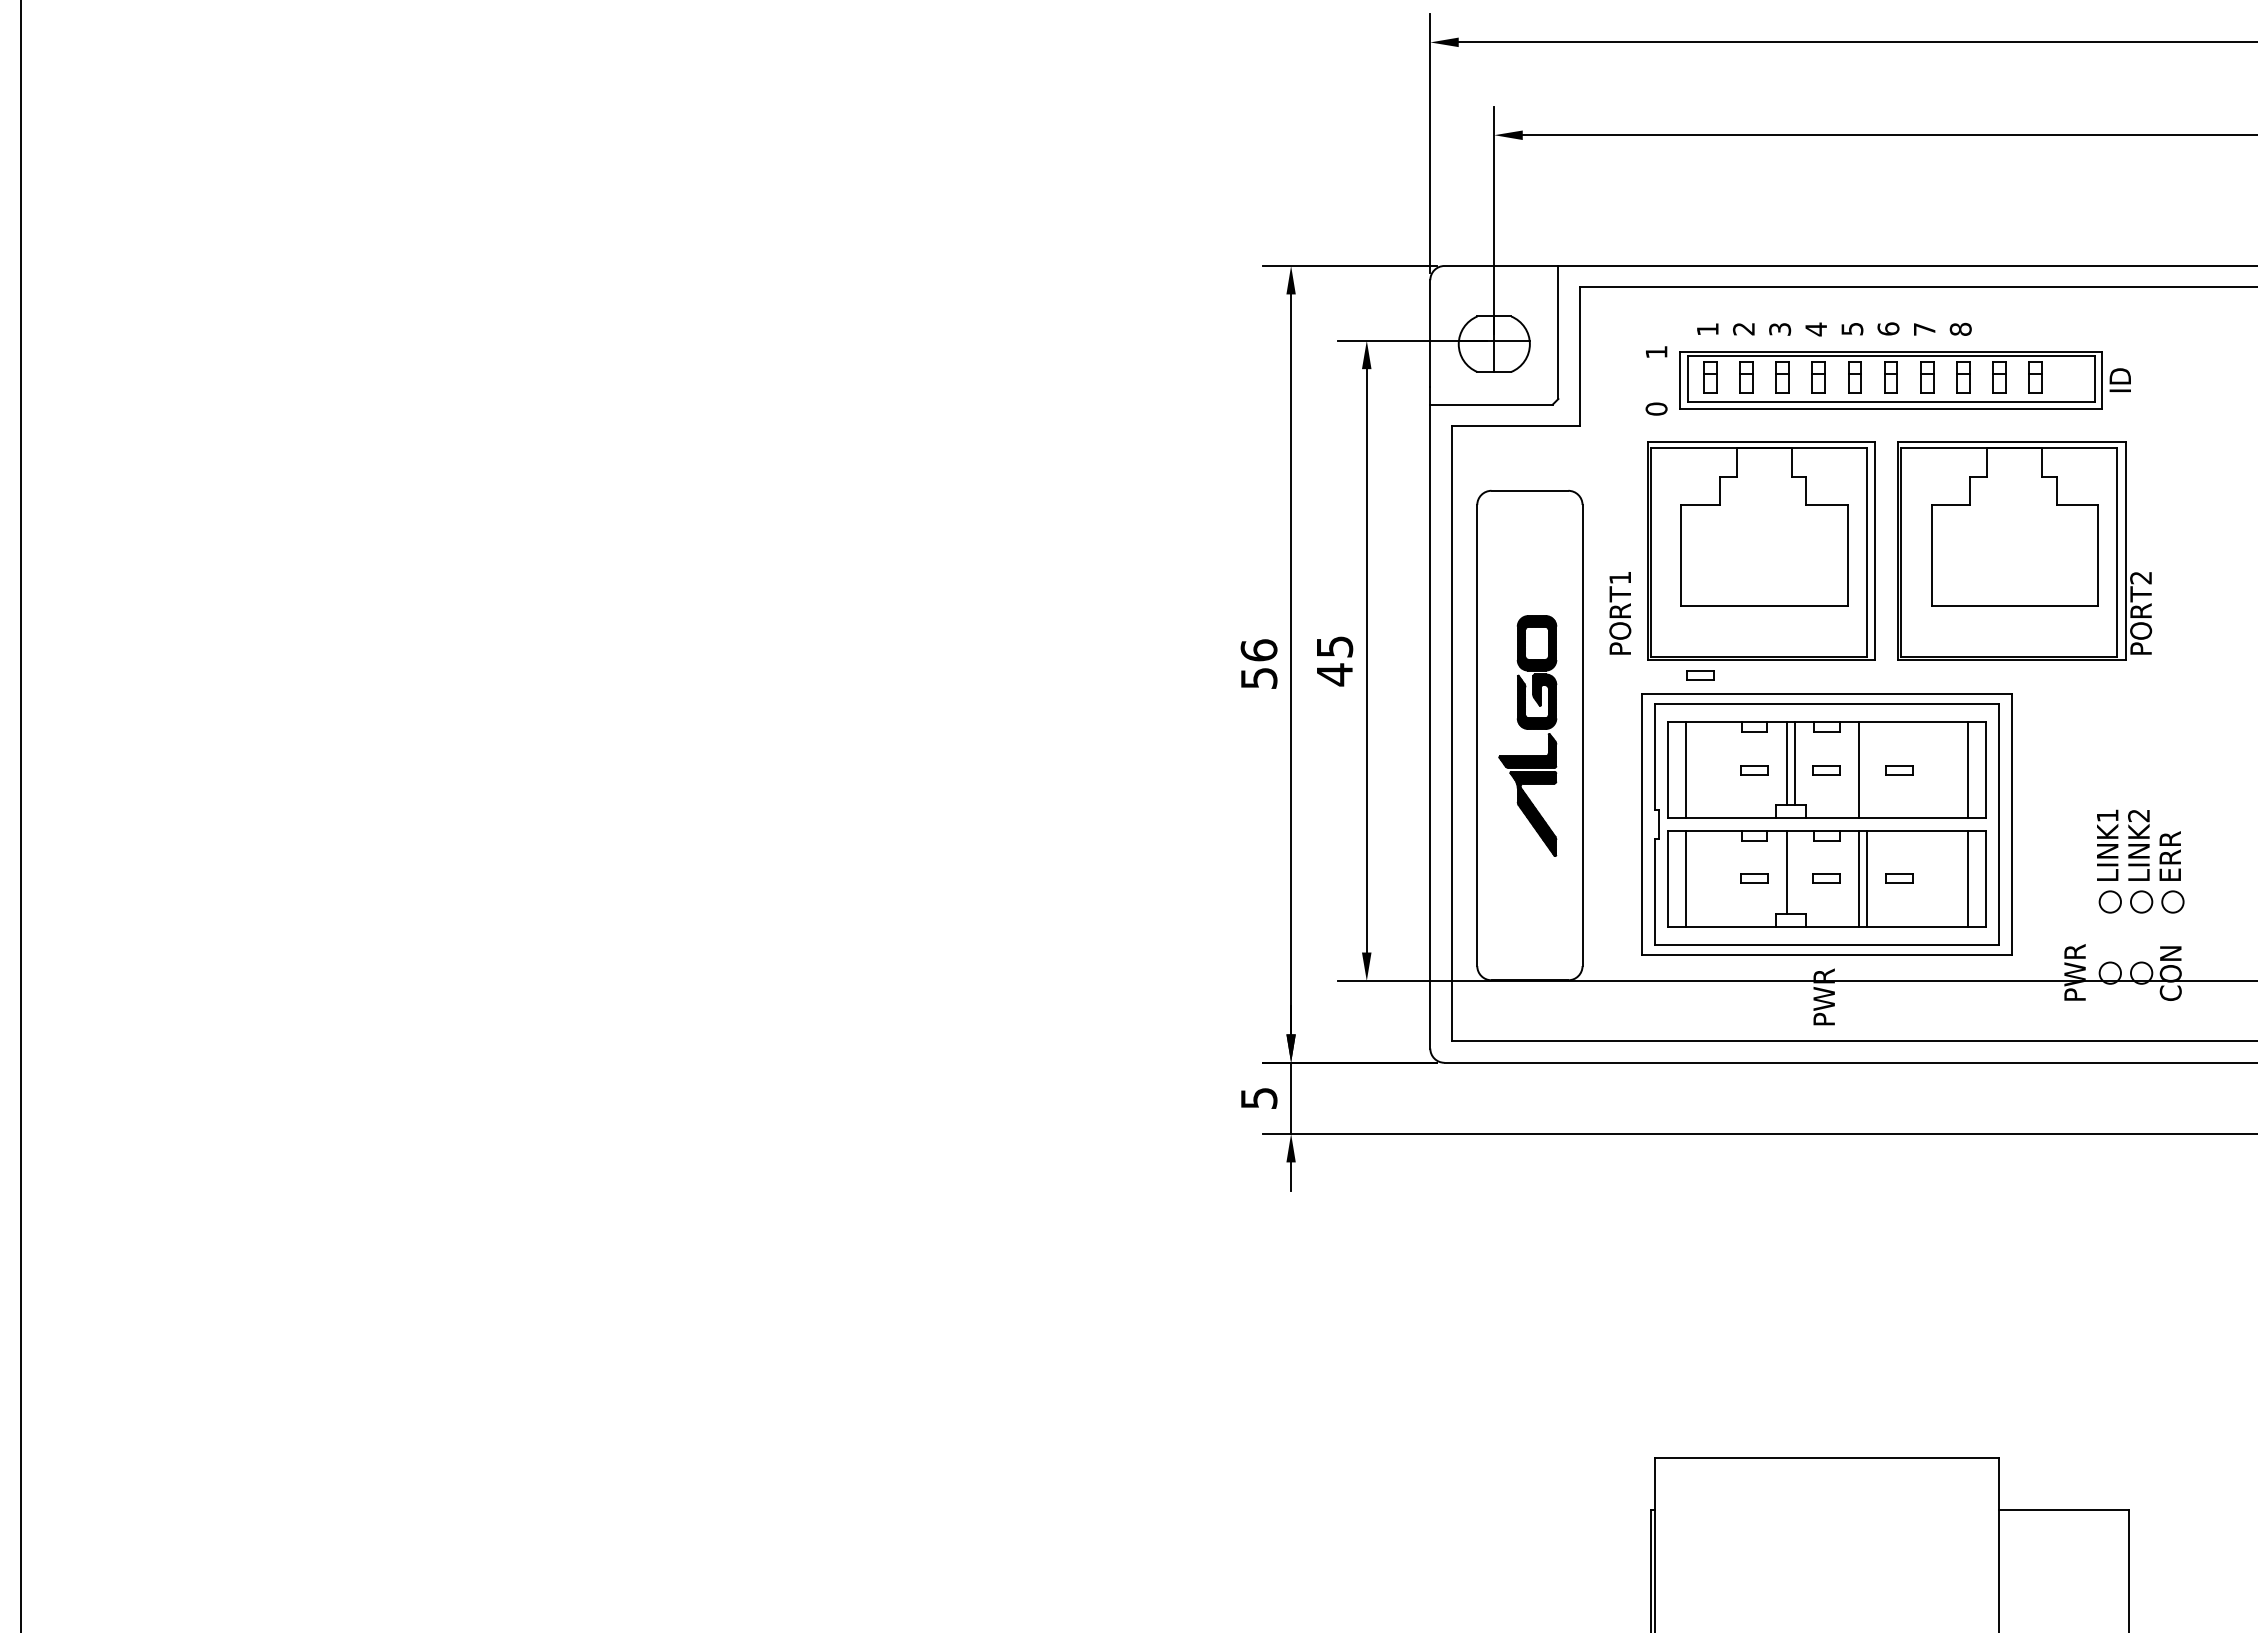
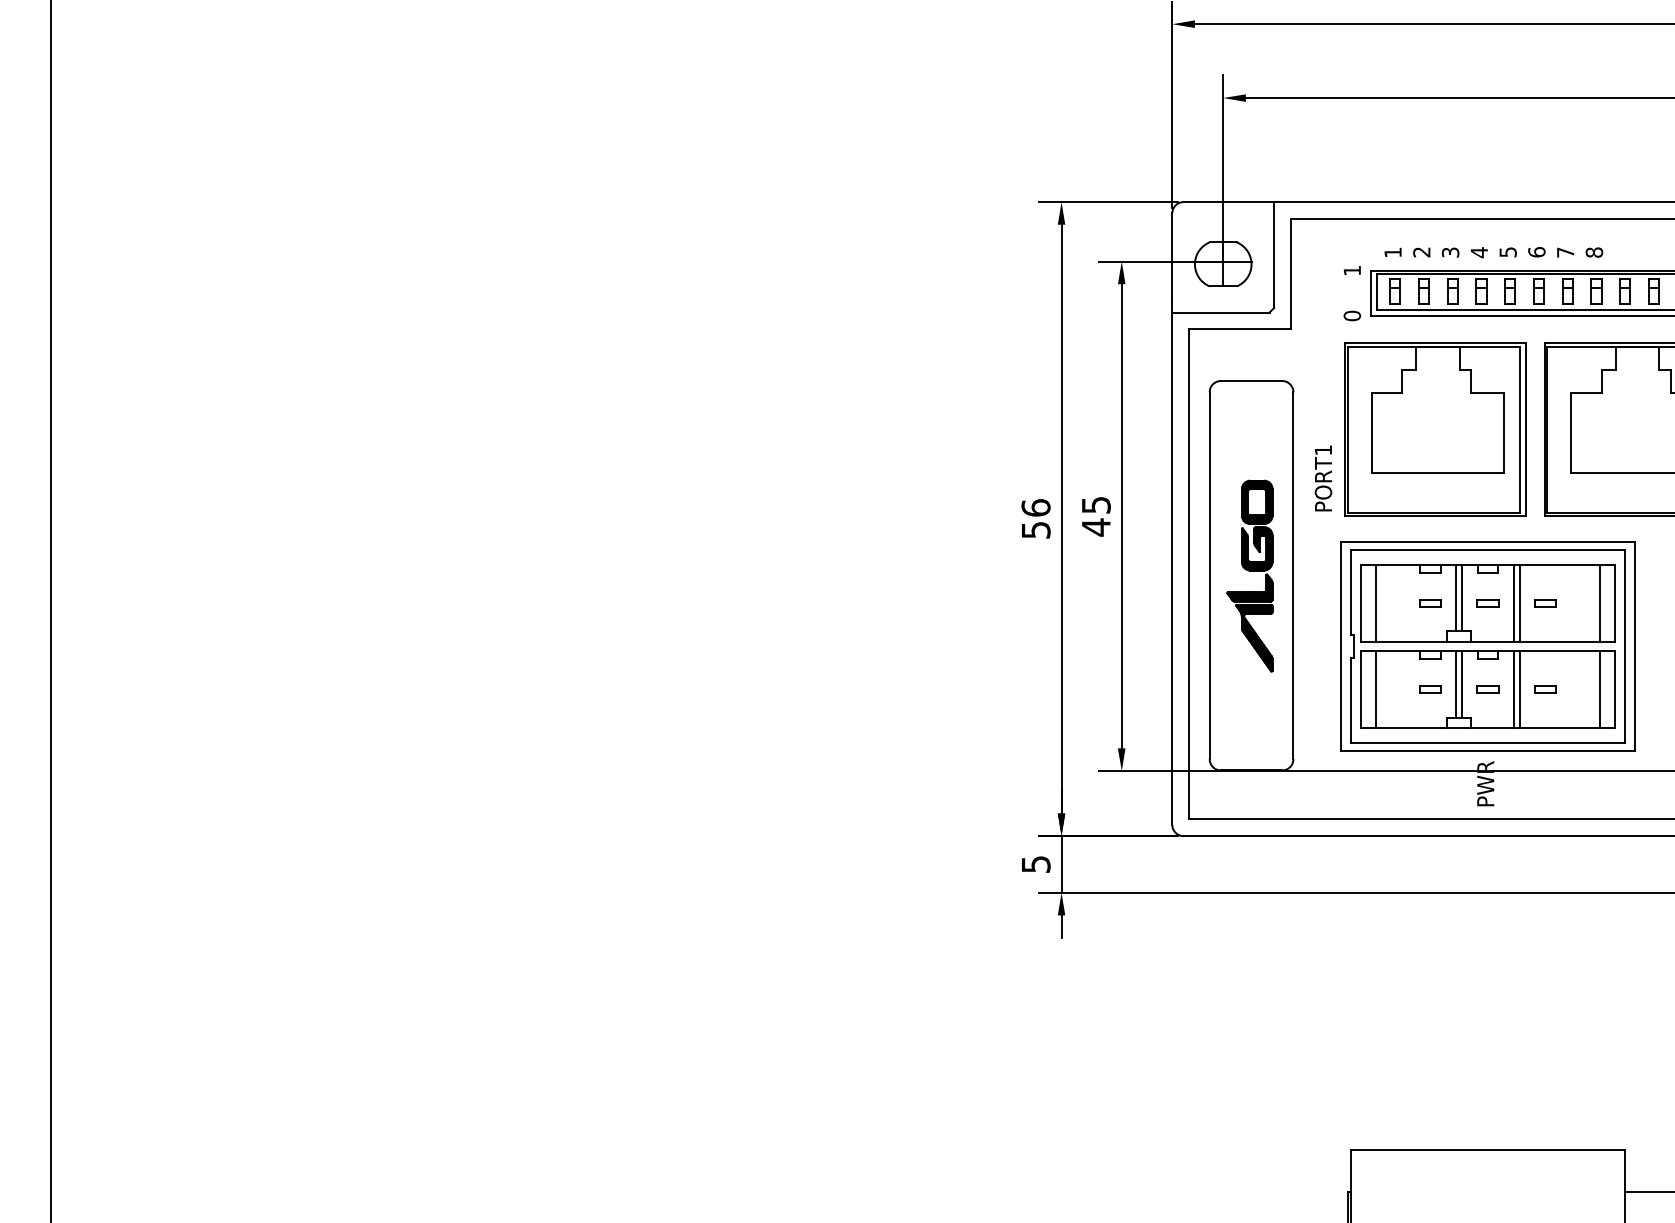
part: (1700, 675) -> (1387, 527), removed
line: (1866, 770) -> (1519, 603), added
line: (1794, 871) -> (1462, 683), added

